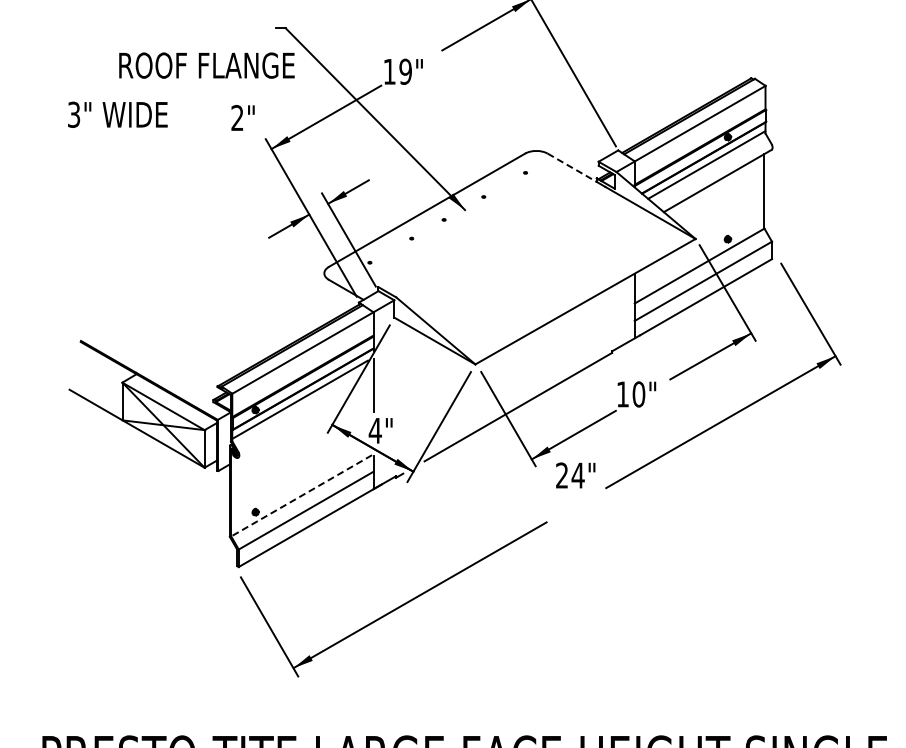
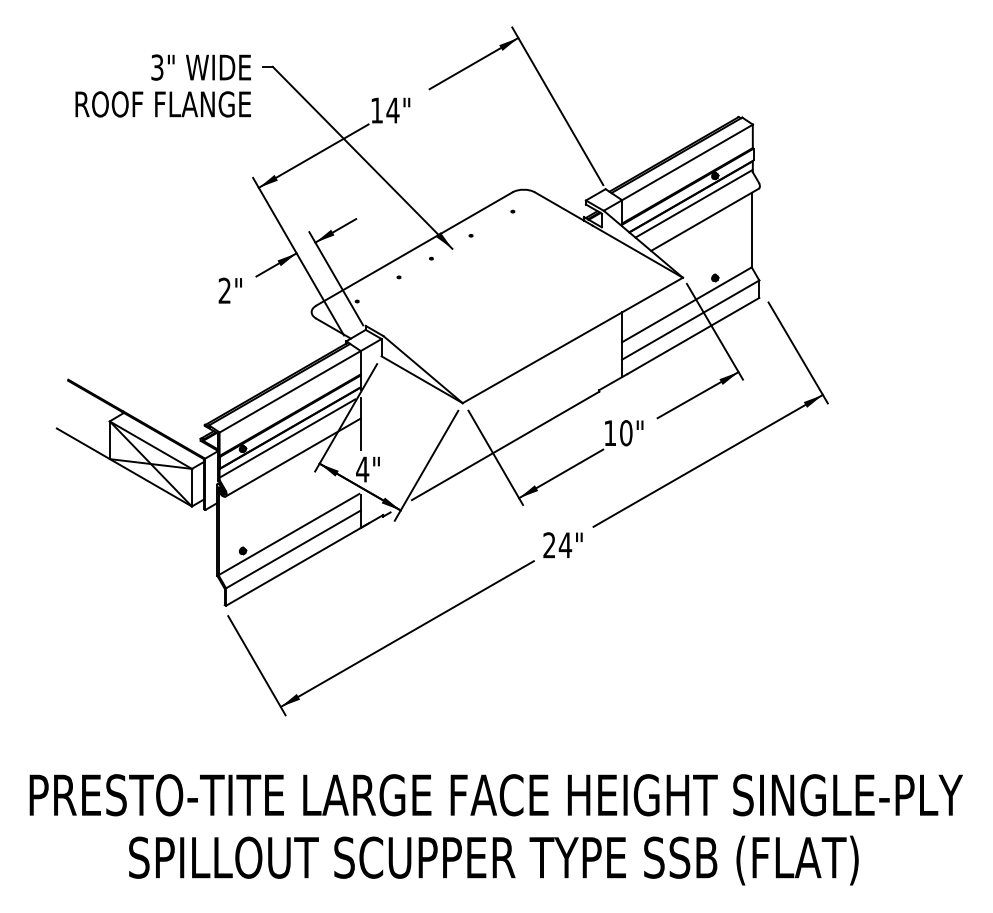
text: (206, 65) -> (162, 104), moved
text: (405, 71) -> (392, 110), 19" -> 14"
text: (117, 114) -> (200, 67), moved
text: (242, 117) -> (229, 290), moved
line: (572, 167) -> (559, 206), dashed -> solid
line: (305, 418) -> (292, 457), added
text: (575, 475) -> (562, 545), moved
line: (301, 495) -> (288, 534), dashed -> solid

